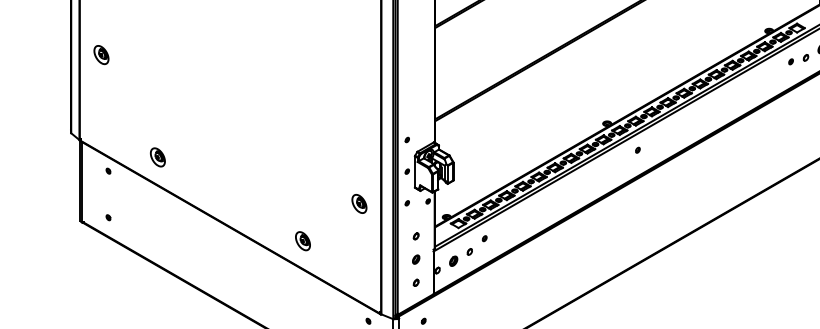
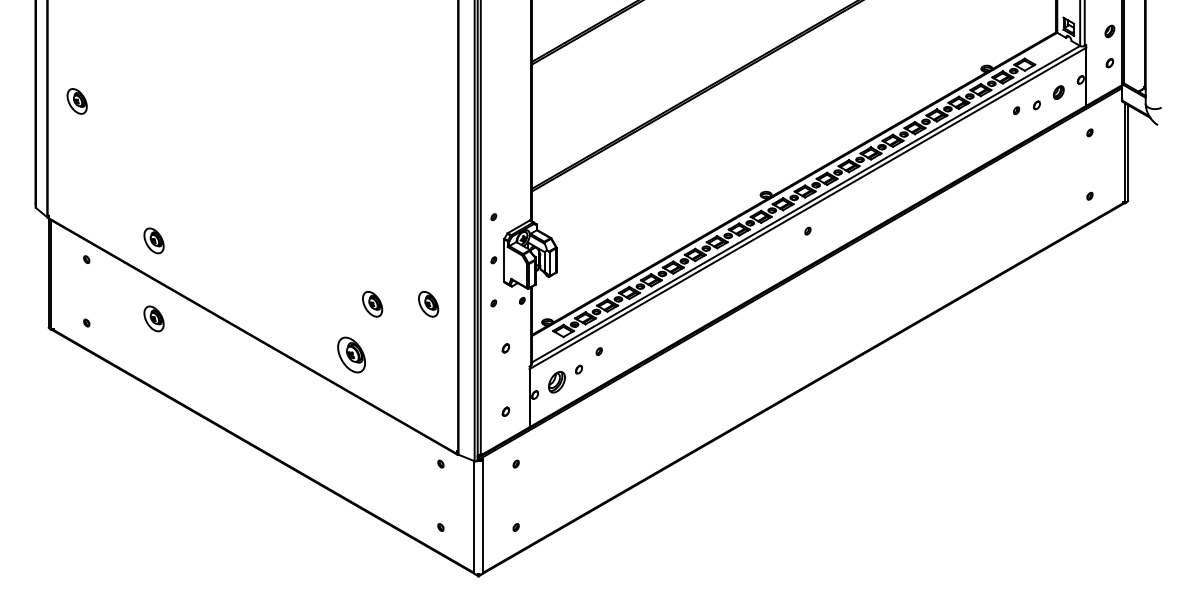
part: (318, 204) -> (372, 304), added
part: (157, 214) -> (153, 318), added
part: (302, 240) -> (351, 354), size x1.4
part: (415, 259) -> (505, 379), removed
part: (453, 261) -> (556, 382), size x1.6

